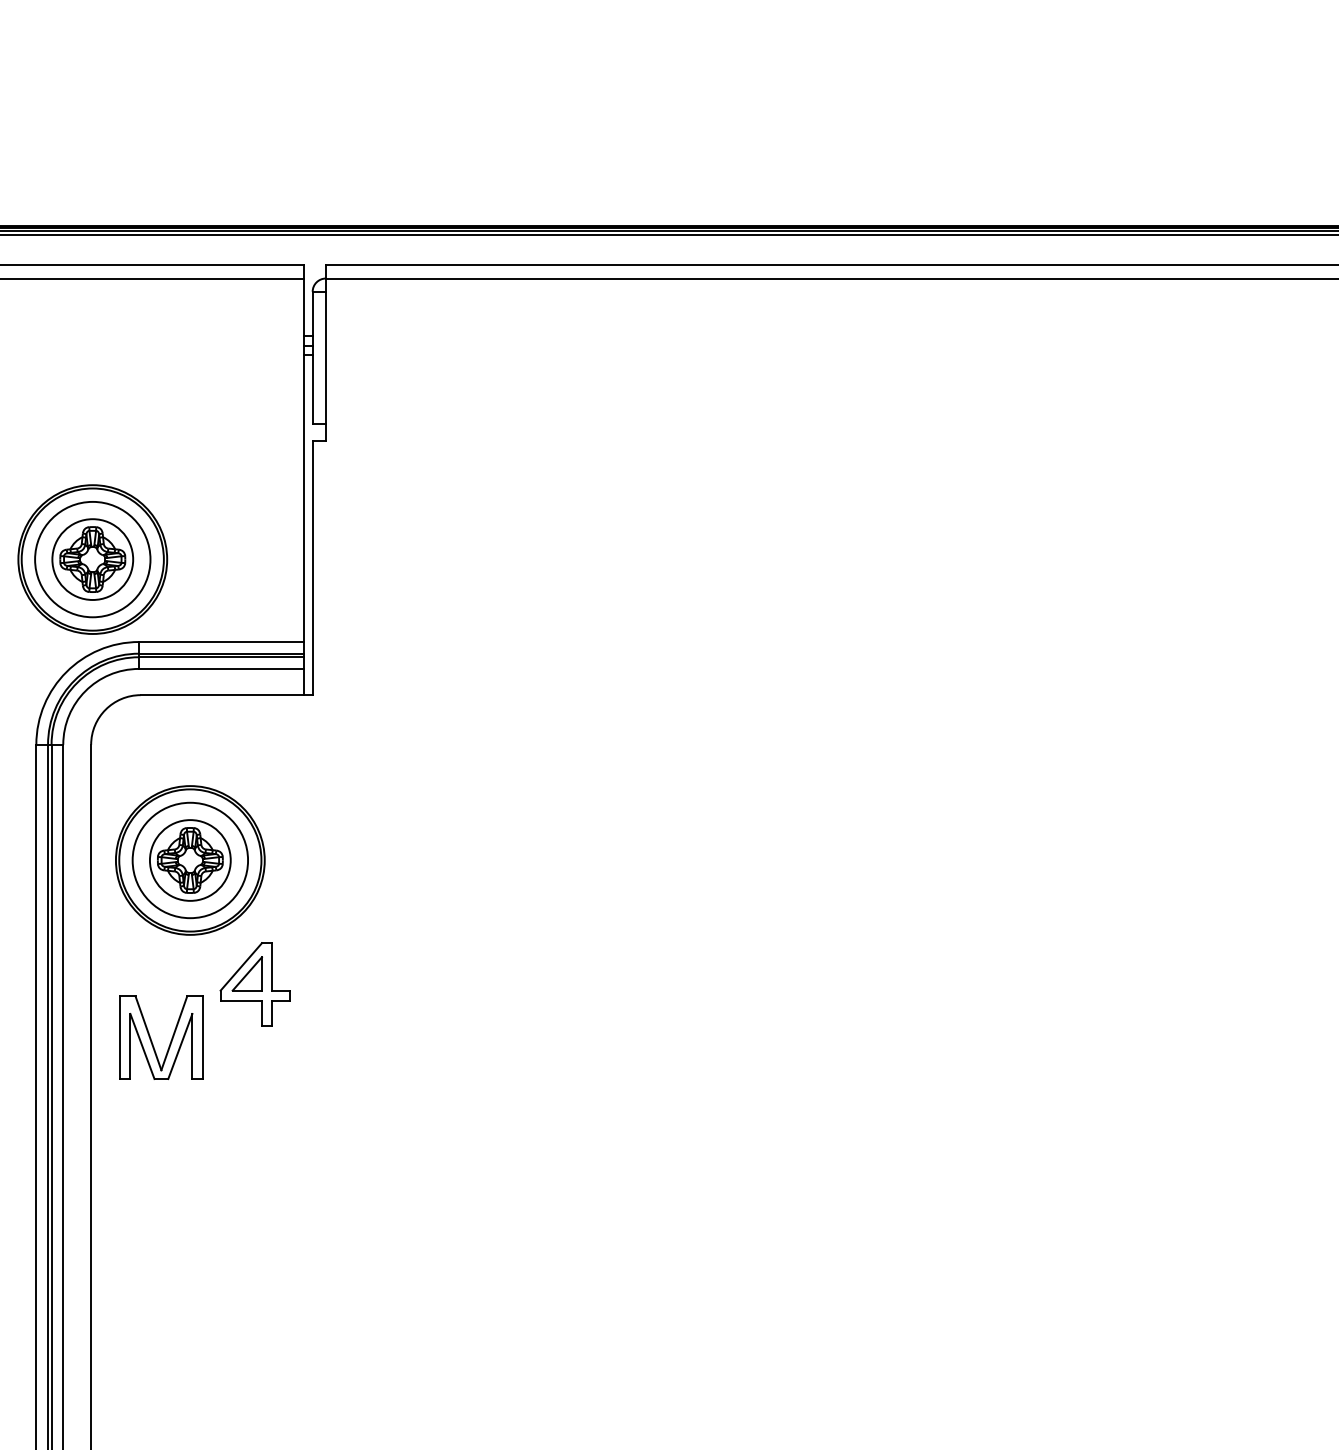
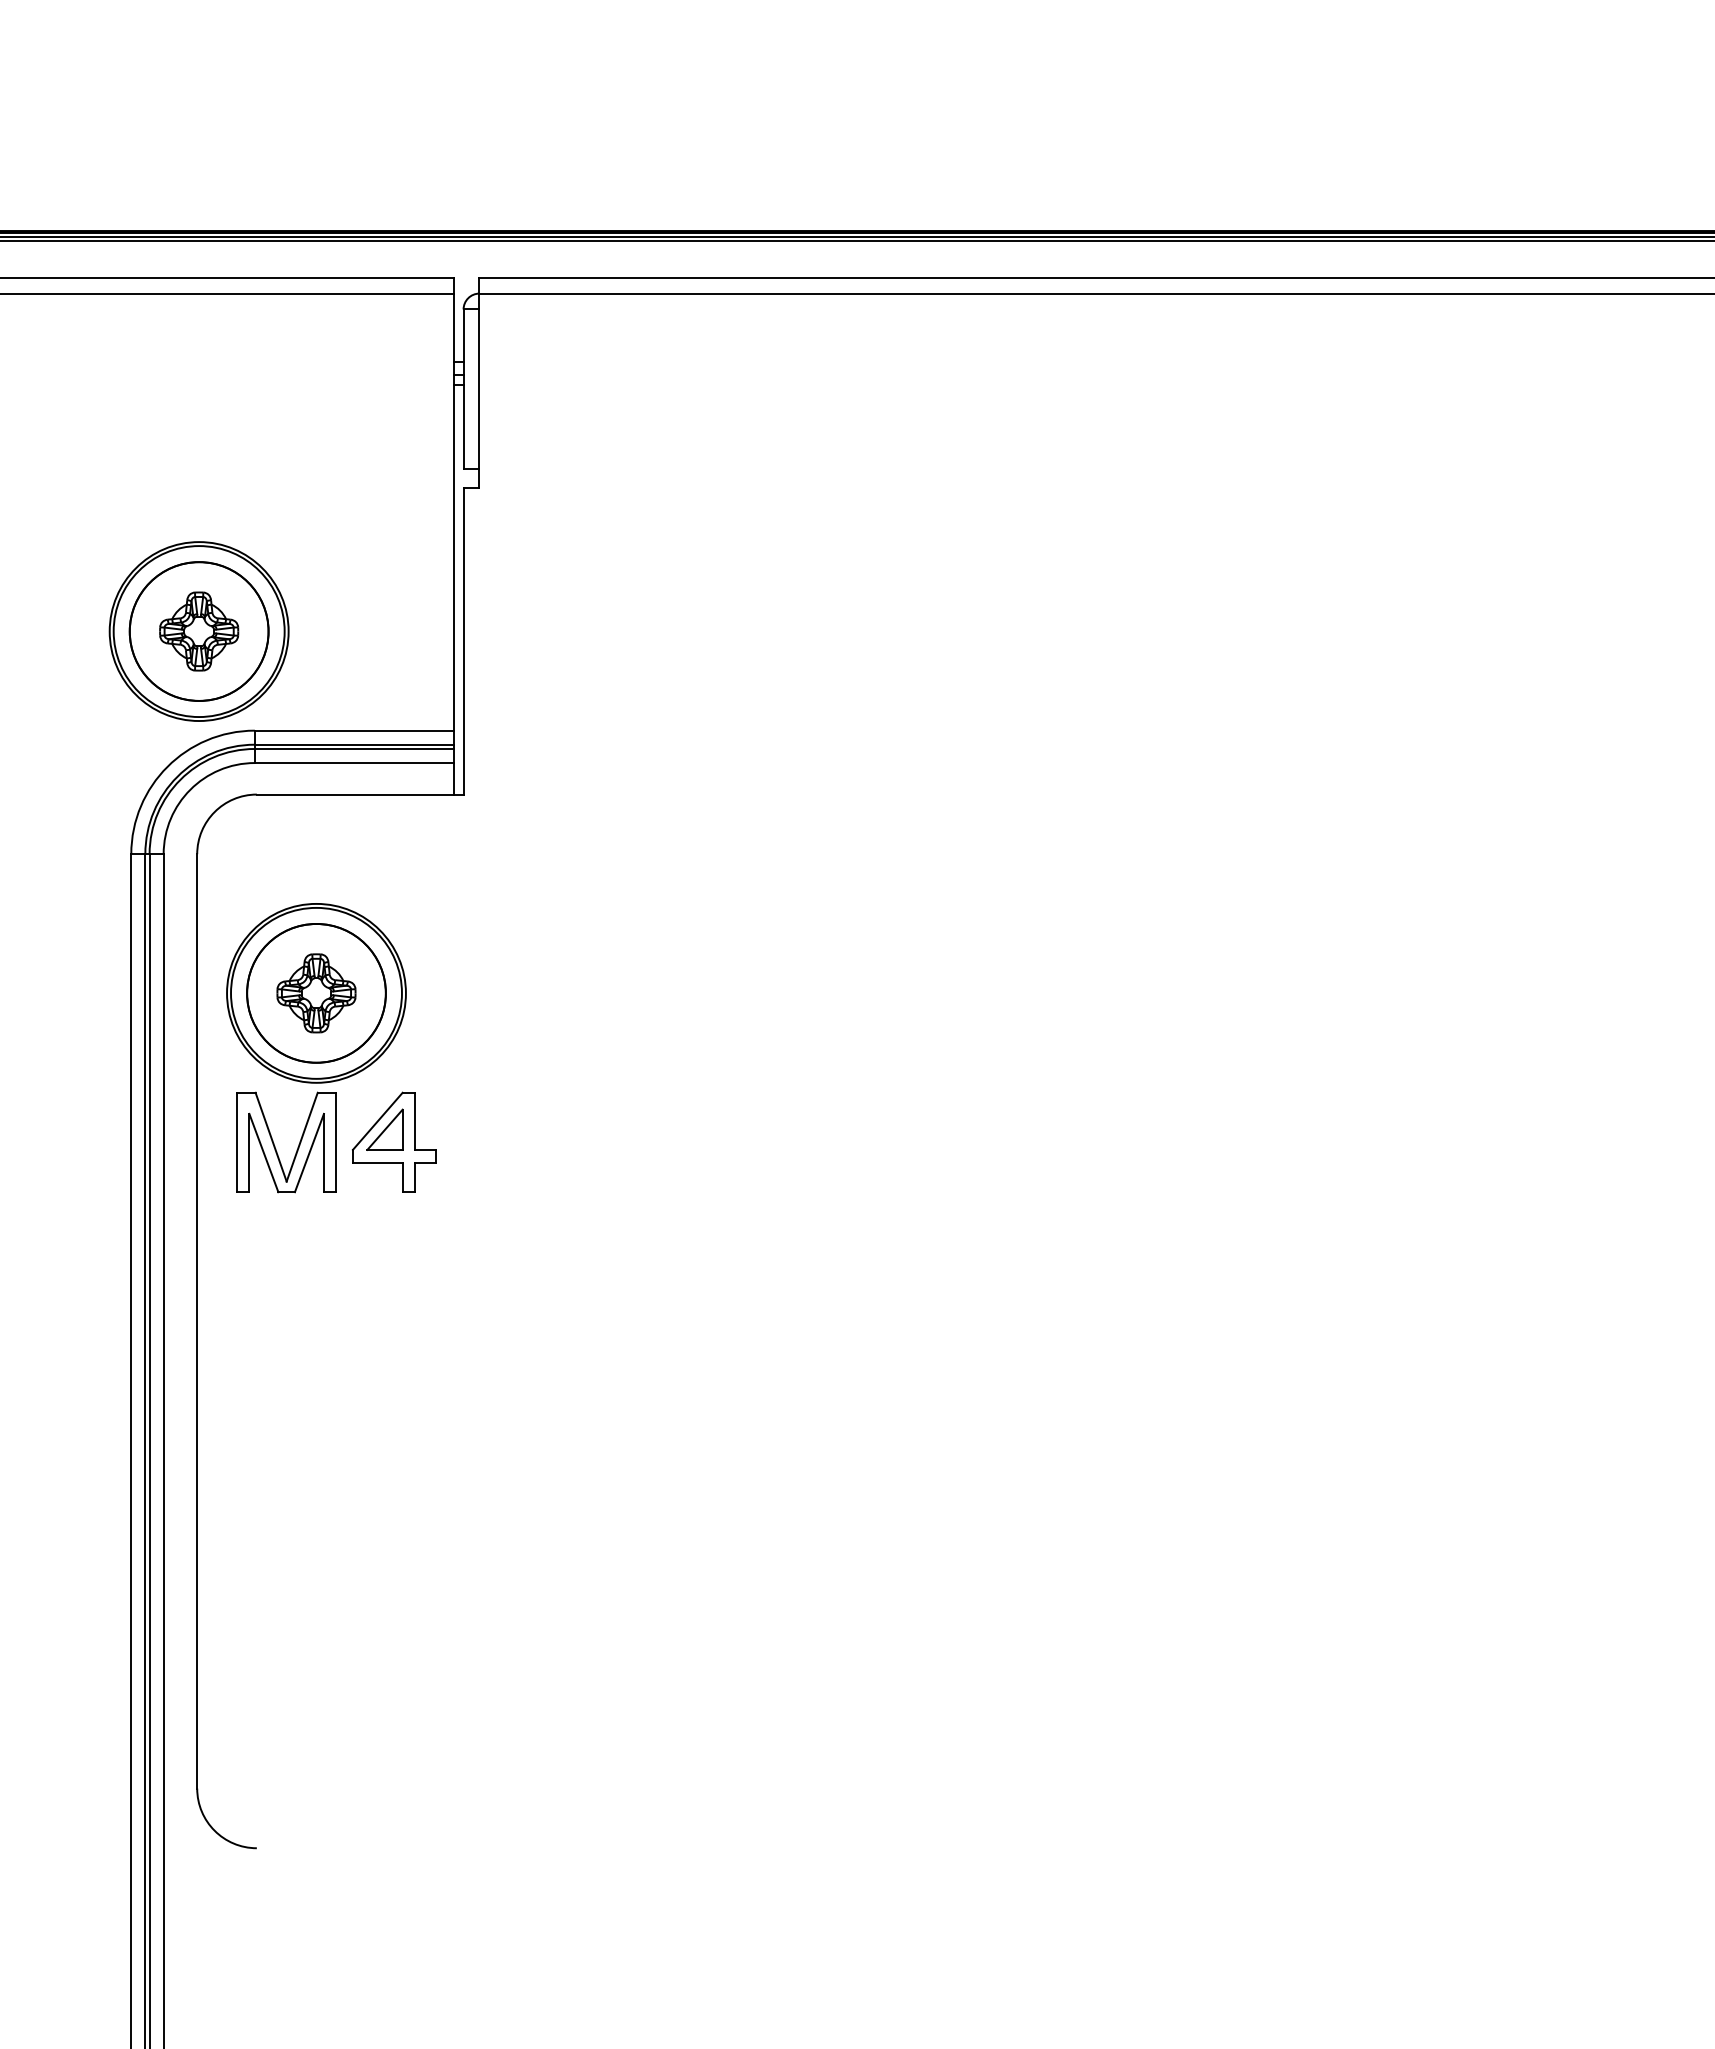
circle: (92, 559) -> (198, 631), size x1.43
circle: (190, 859) -> (316, 992), size x1.43
part: (152, 1042) -> (276, 1148), moved

